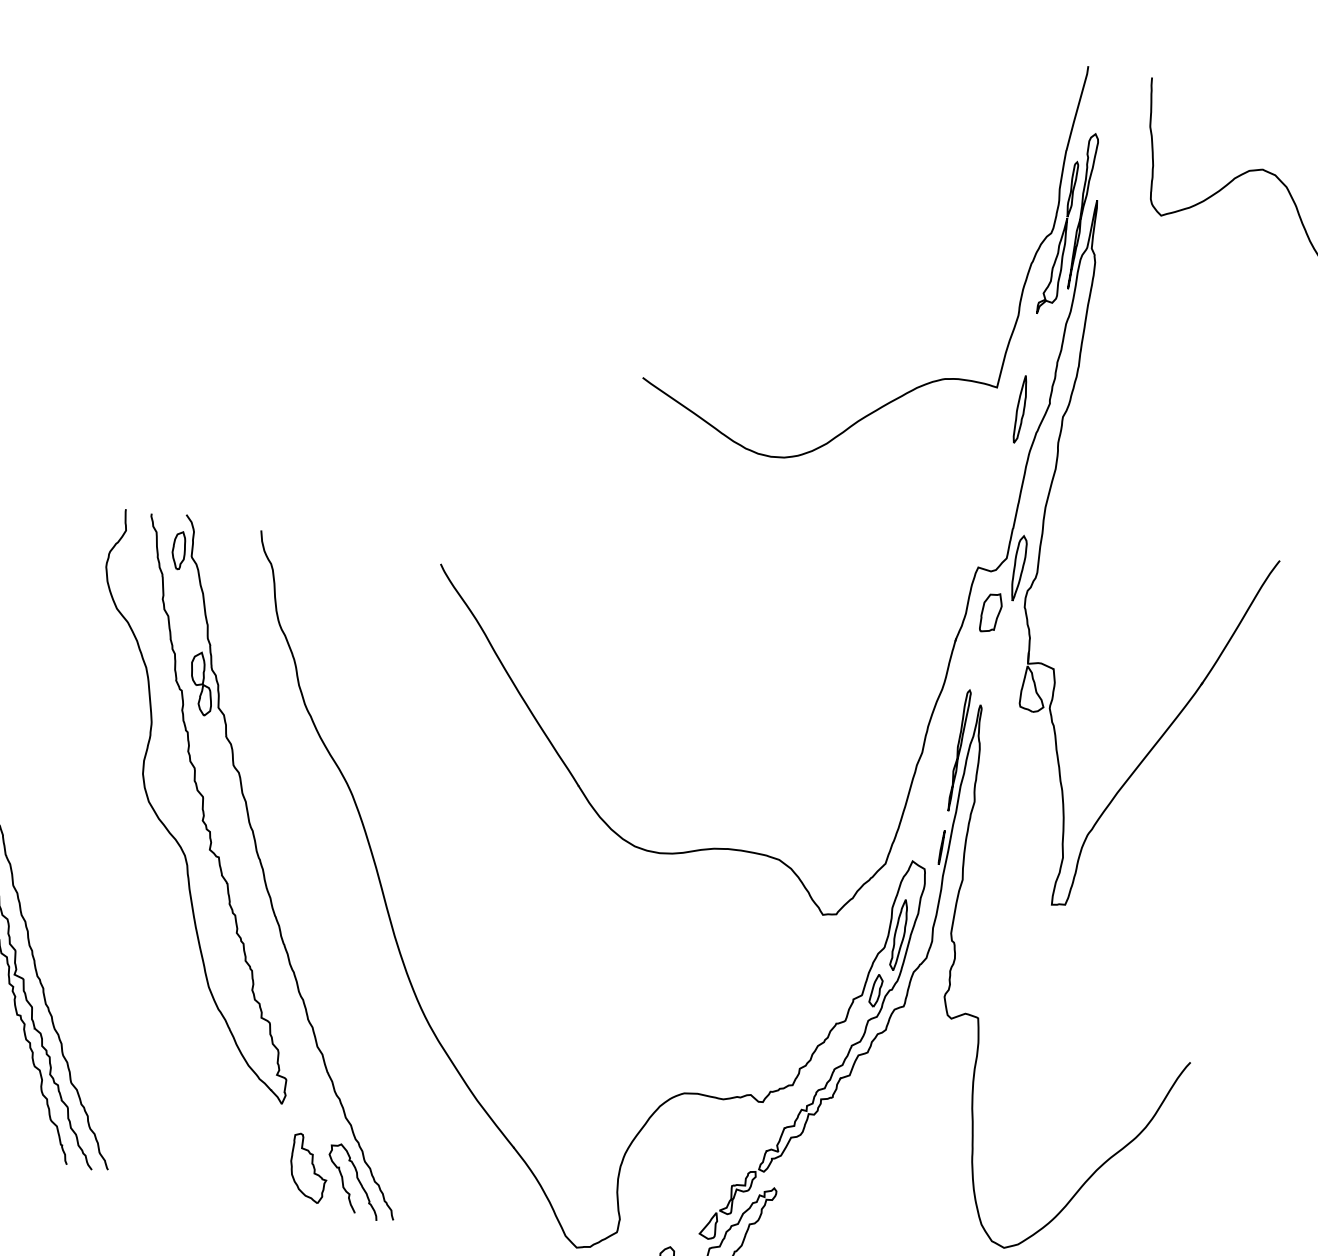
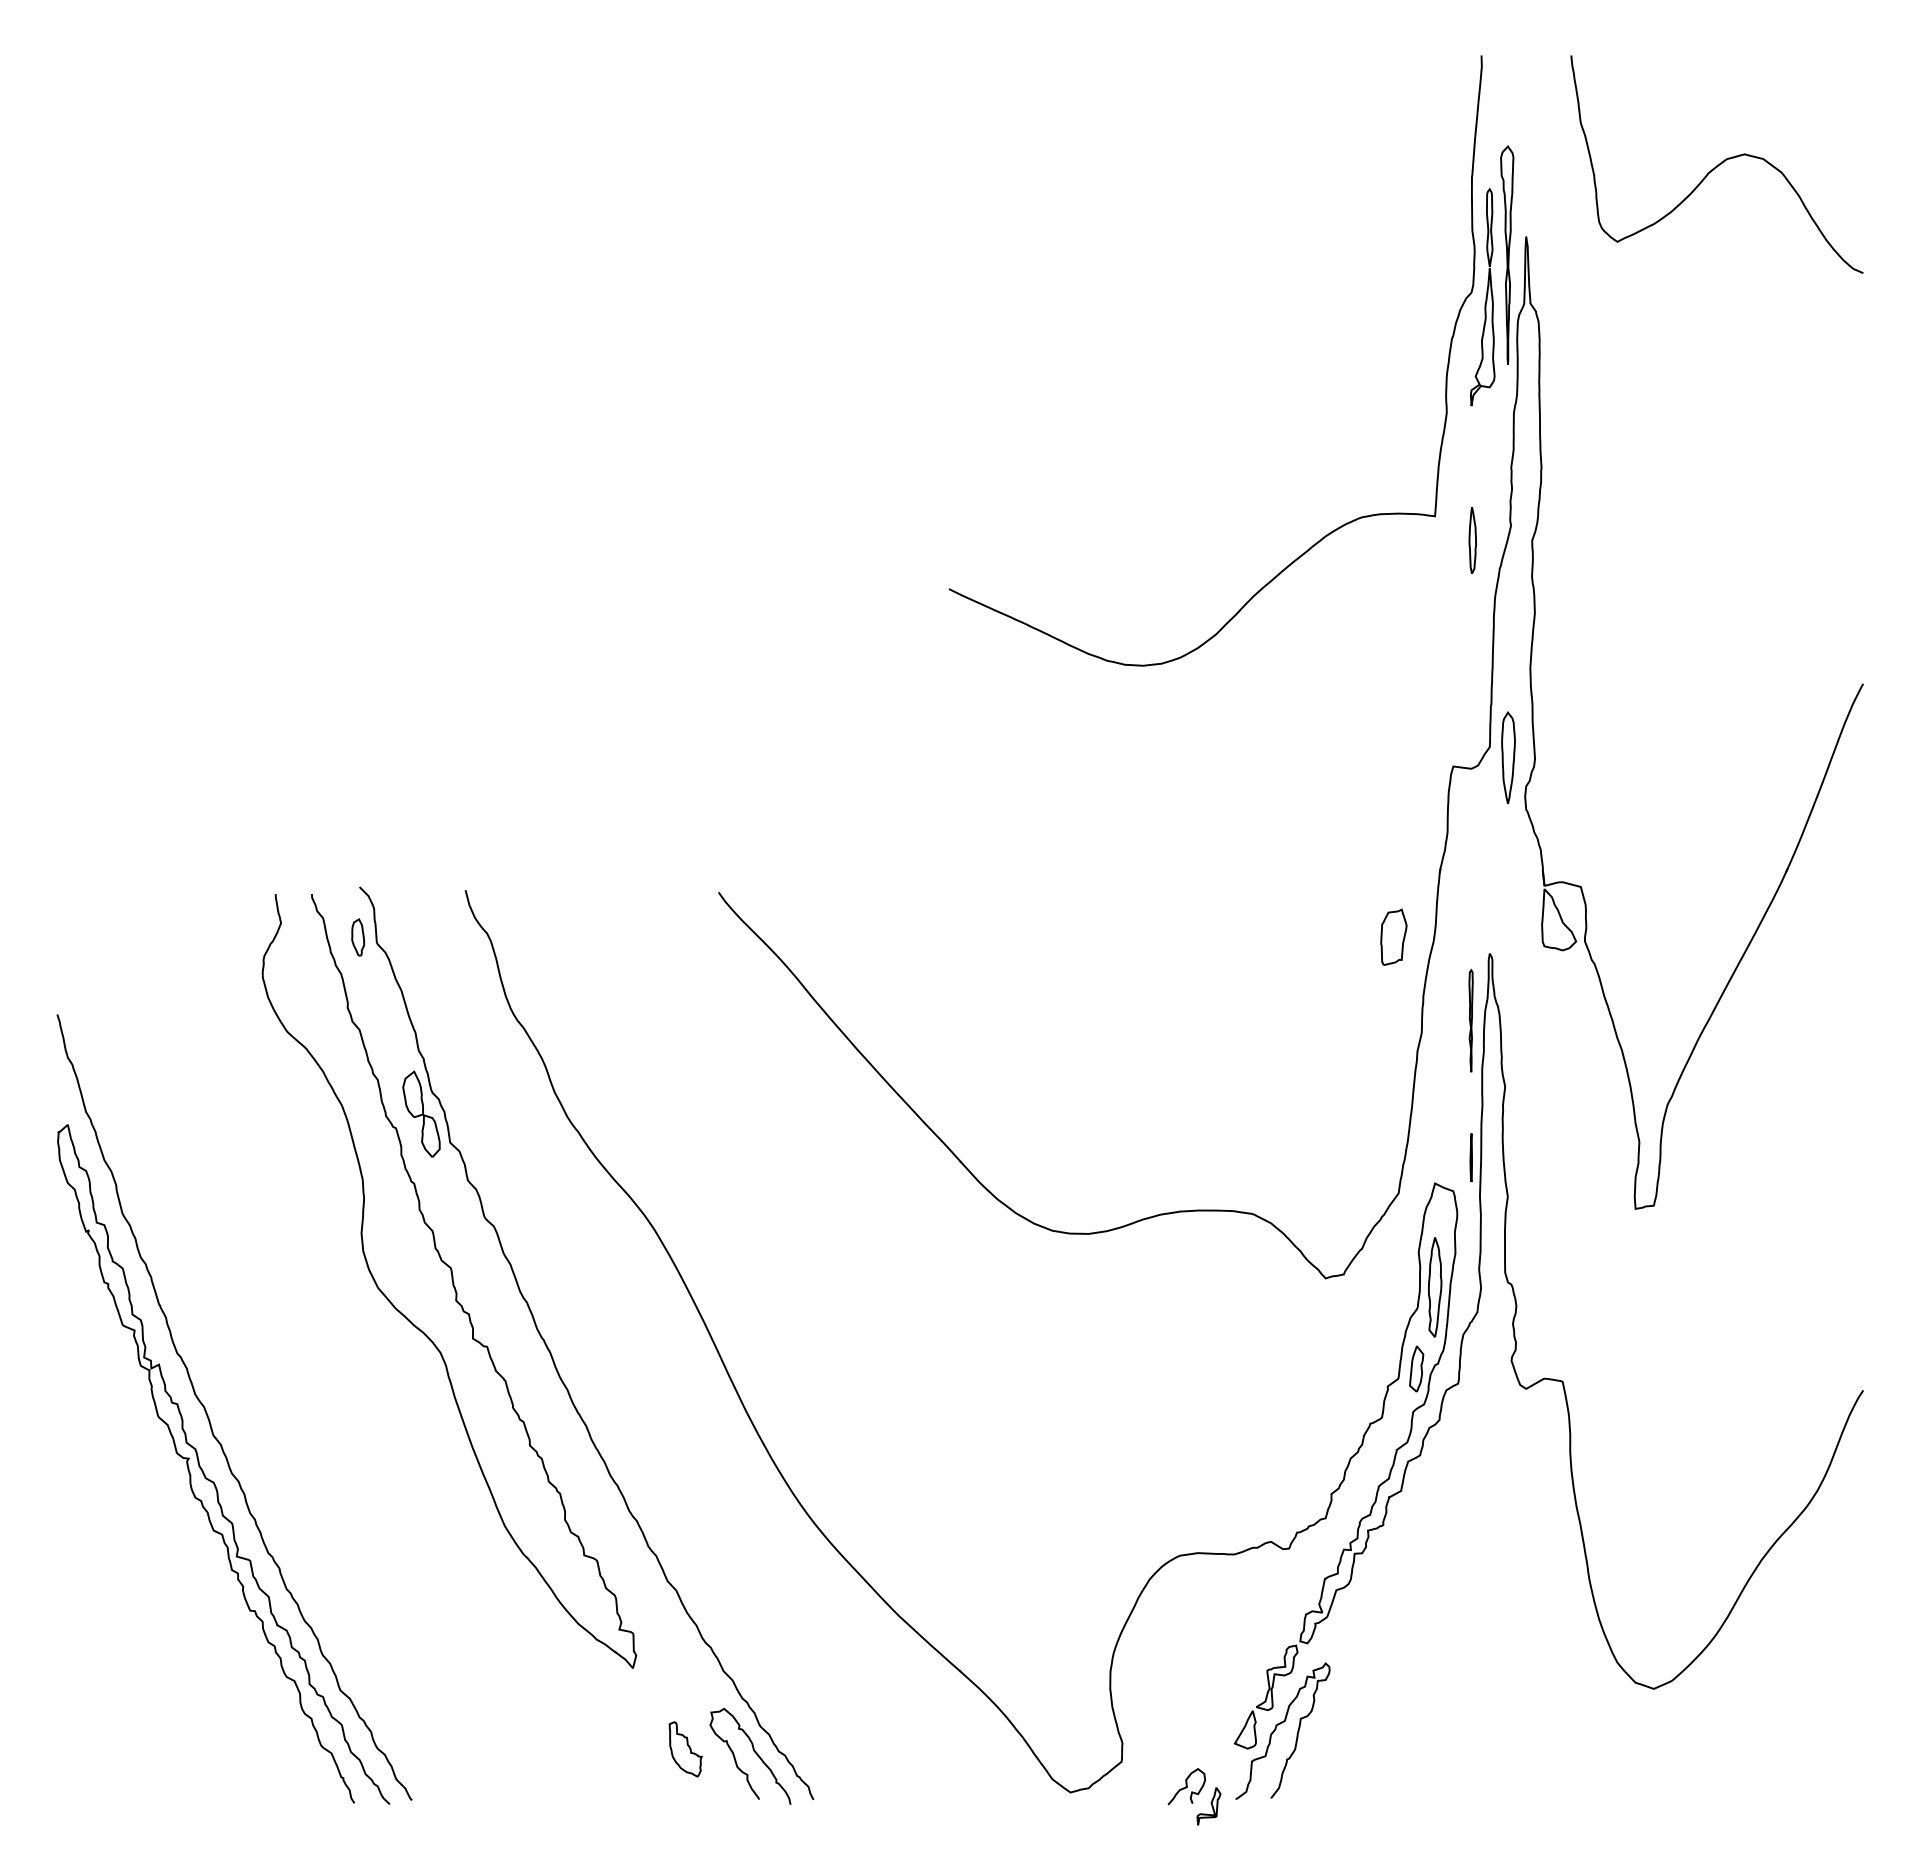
part: (1020, 409) -> (1472, 540), size x0.7
part: (178, 550) -> (357, 937), size x0.7
part: (991, 612) -> (1393, 936), moved
part: (958, 750) -> (1470, 1020), size x0.6
part: (308, 1168) -> (685, 1749), size x0.6

